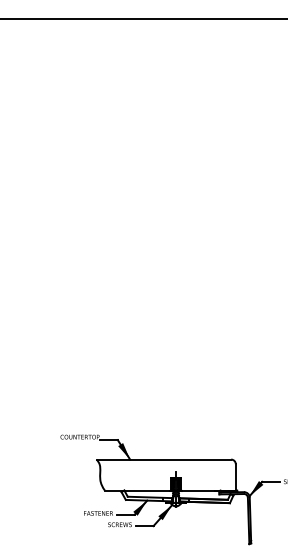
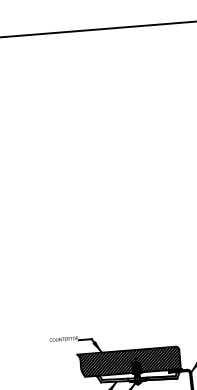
hatch: (166, 474) -> (129, 361), added

